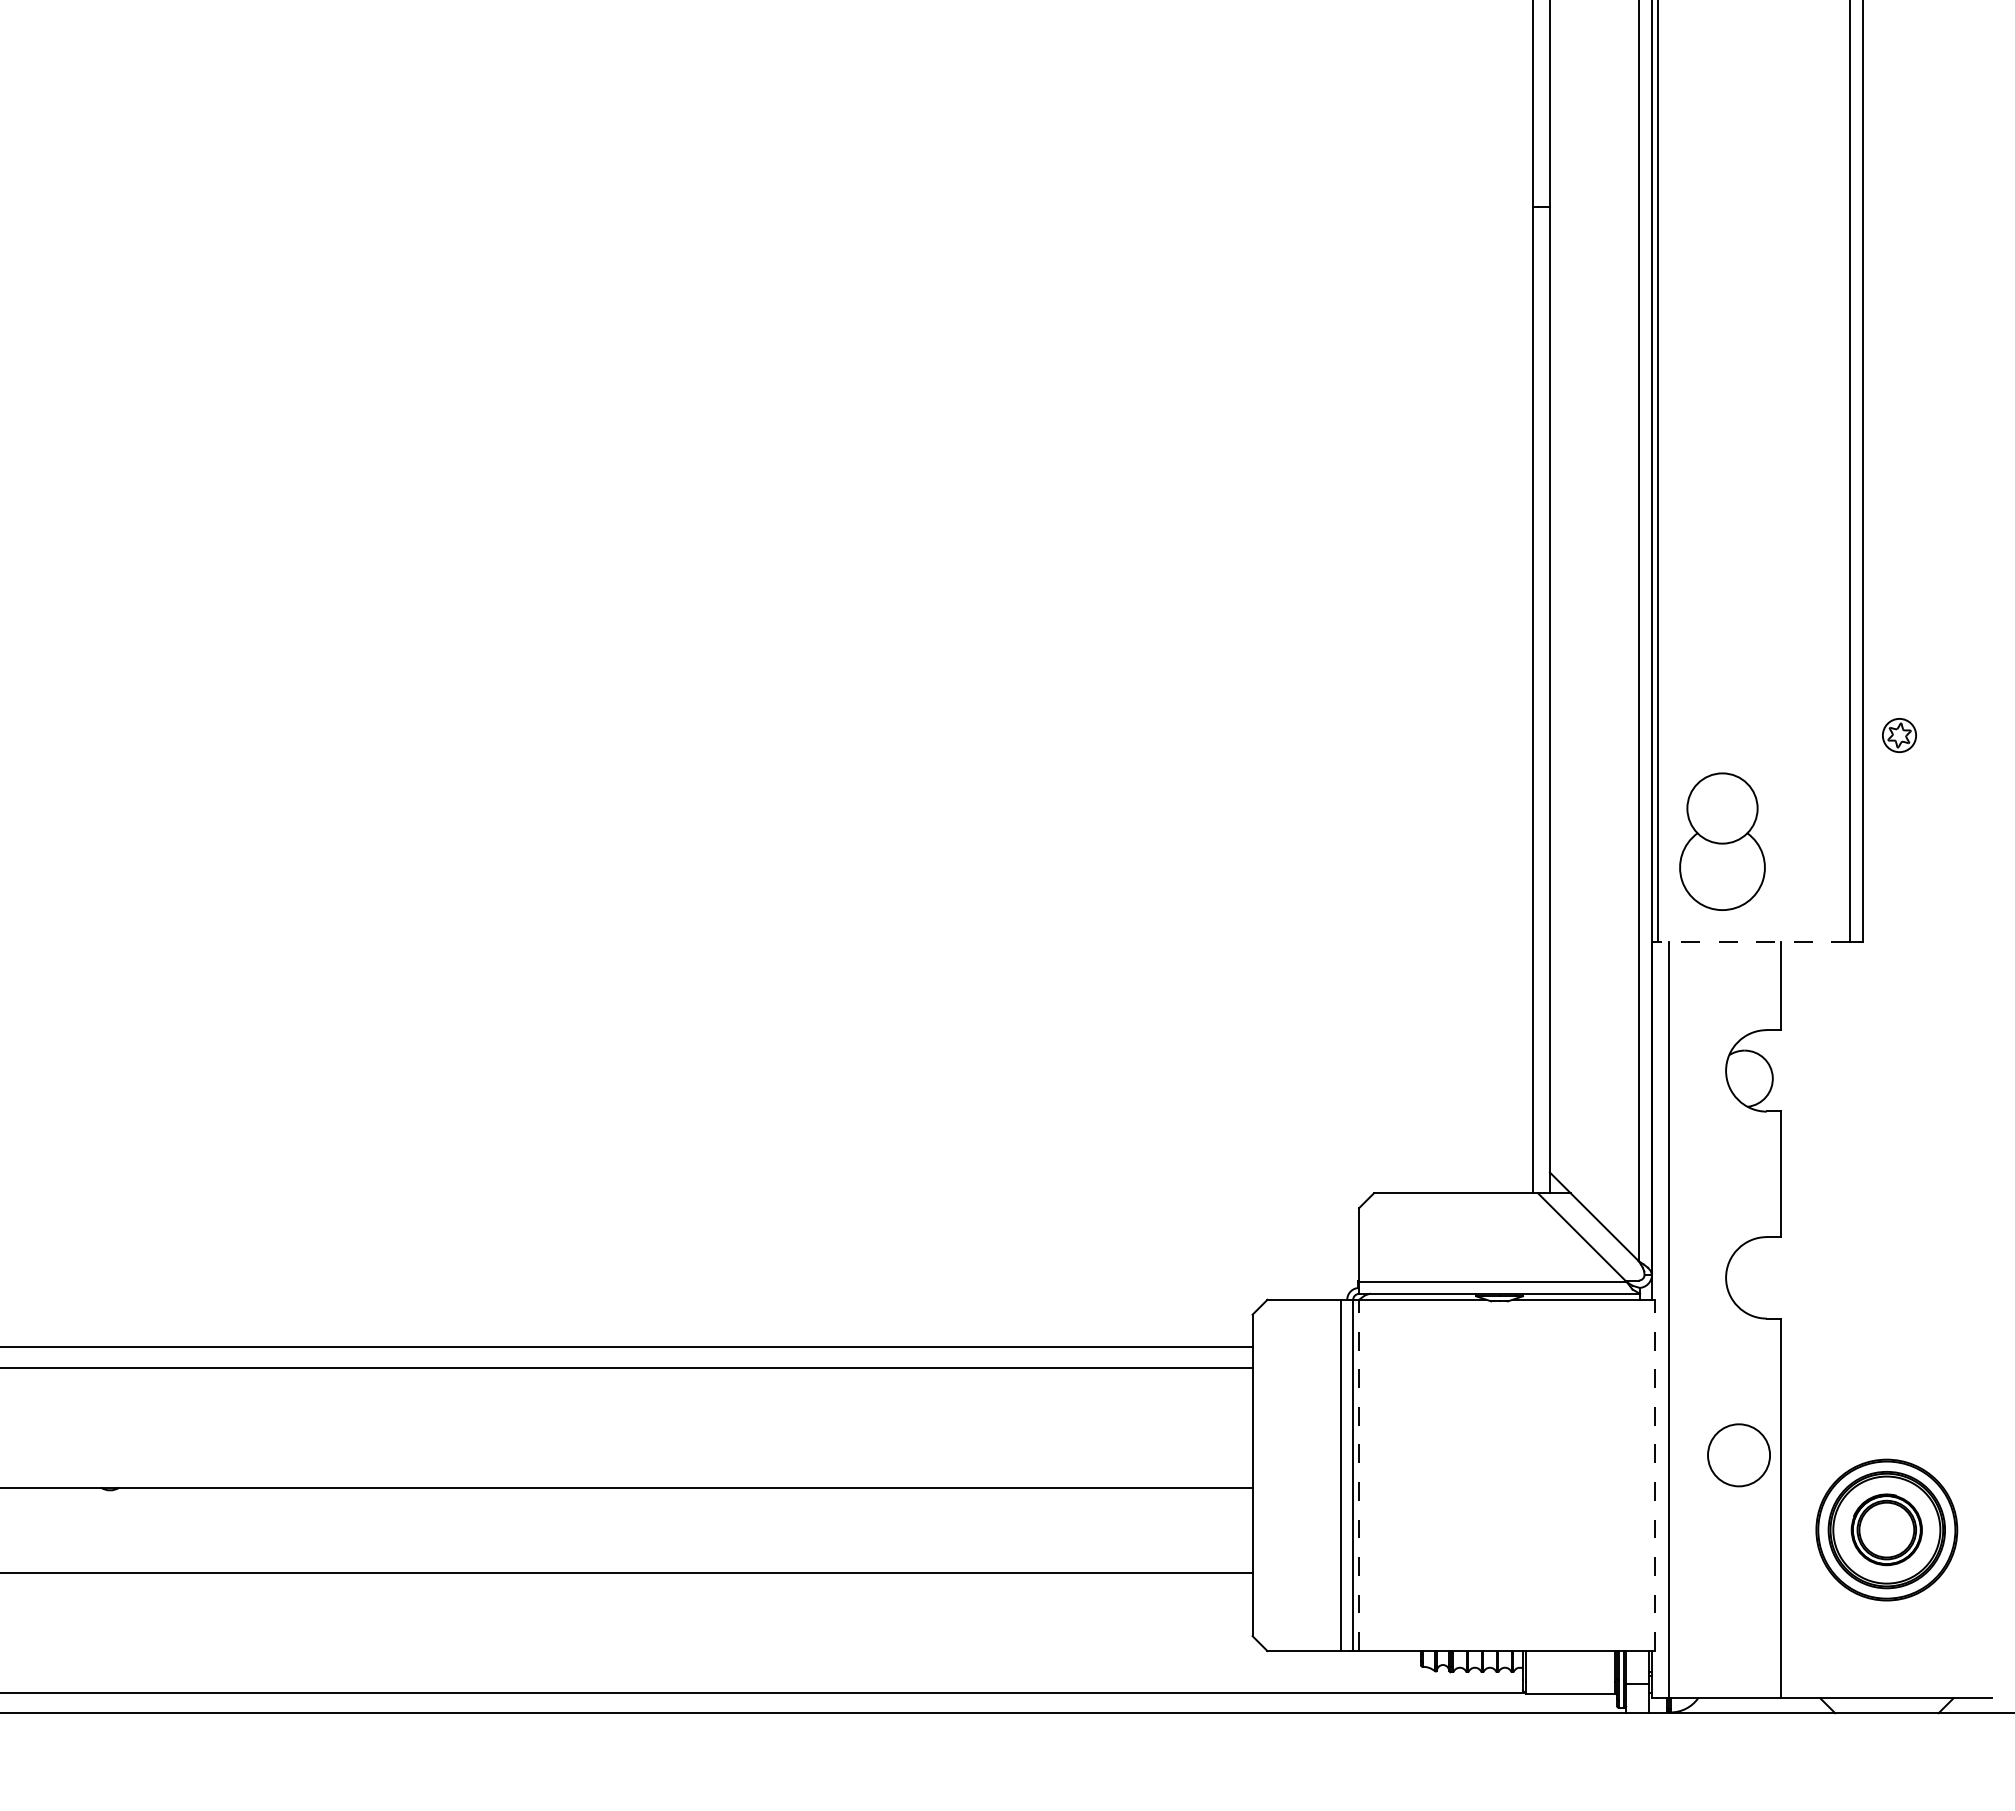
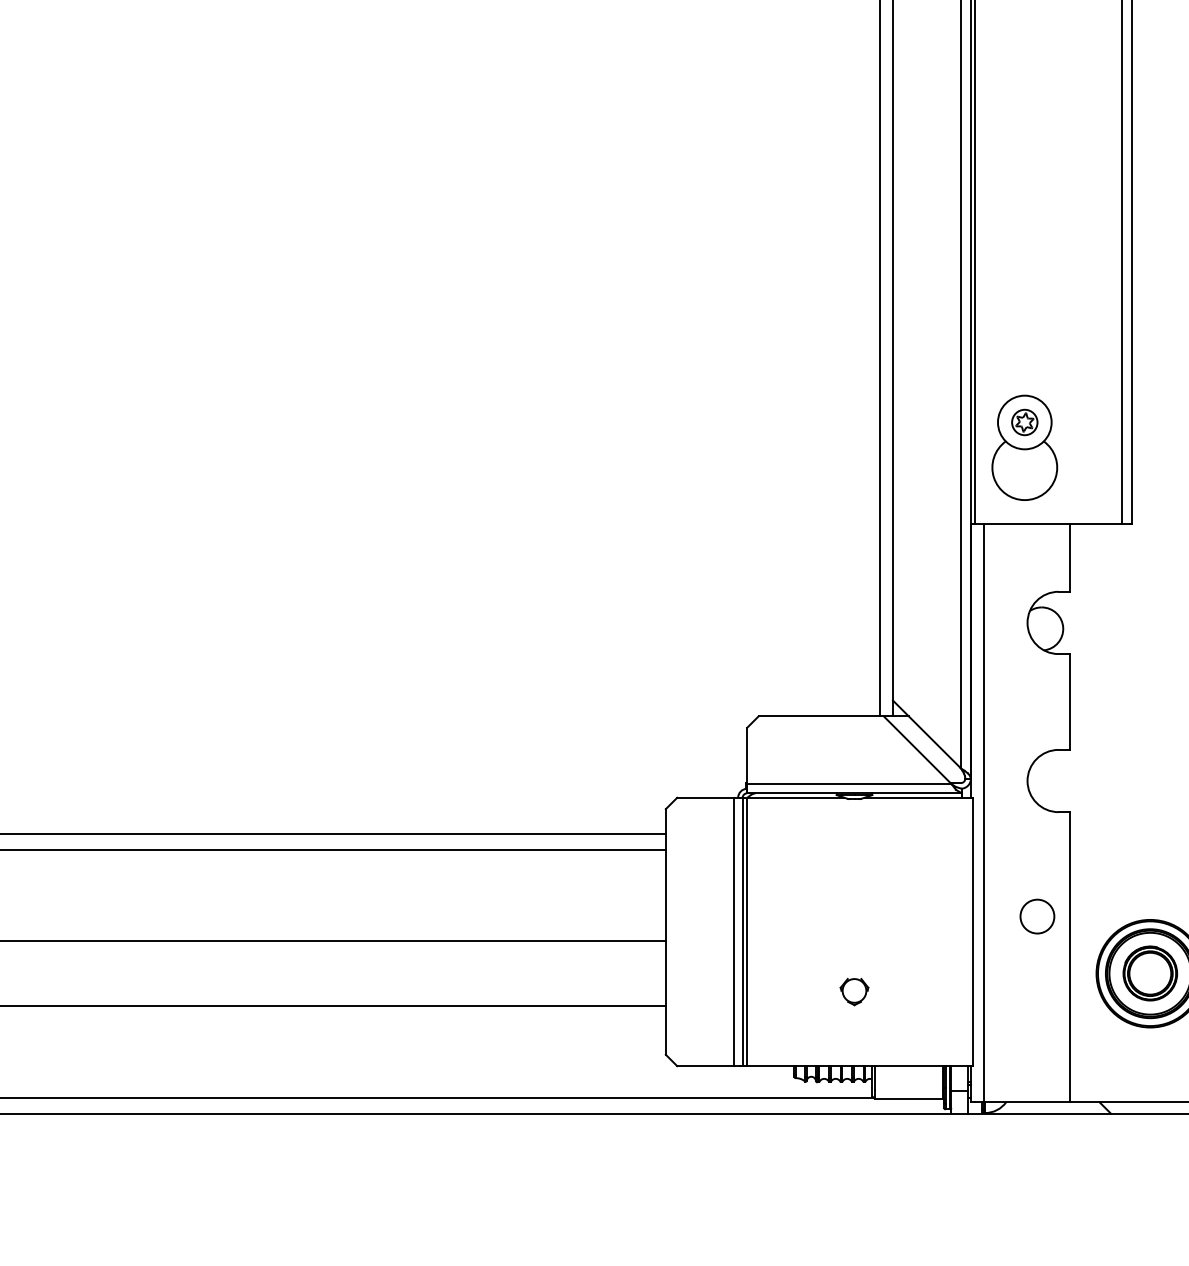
part: (1899, 735) -> (1024, 422), moved
line: (1753, 941) -> (1048, 524), dashed -> solid
circle: (1738, 1455) -> (1037, 916), size x0.71
line: (1359, 1475) -> (747, 932), dashed -> solid
line: (1654, 1475) -> (972, 932), dashed -> solid
part: (1499, 1554) -> (854, 992), added

